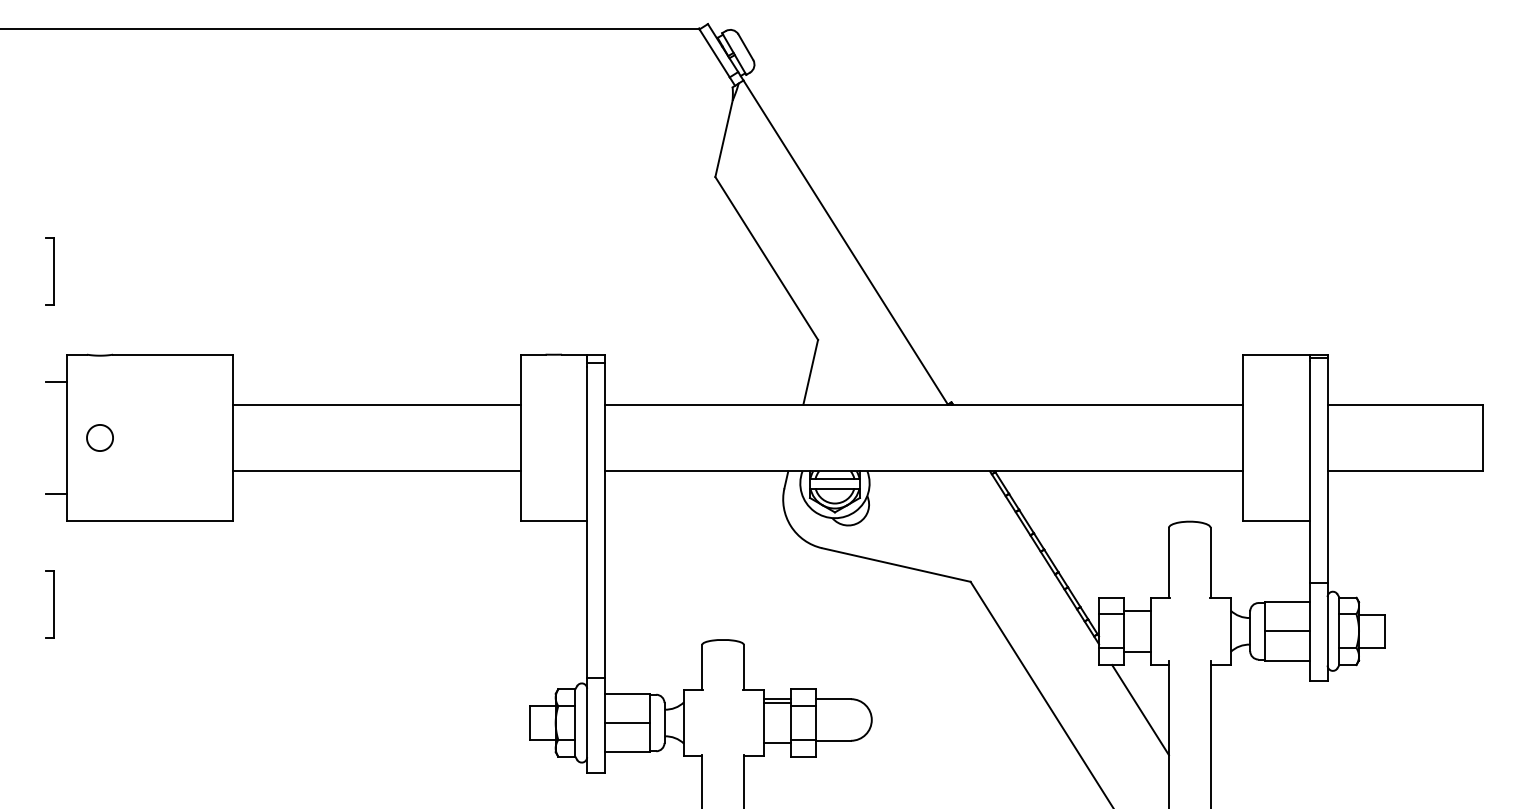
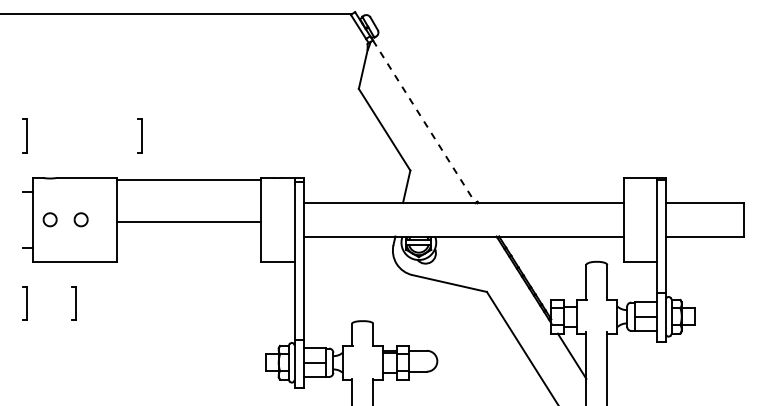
line: (846, 244) -> (424, 122), solid -> dashed
part: (278, 269) -> (139, 135), added
line: (377, 405) -> (189, 180), moved
part: (160, 437) -> (80, 219), added
line: (377, 471) -> (189, 221), moved
part: (146, 604) -> (73, 303), added

